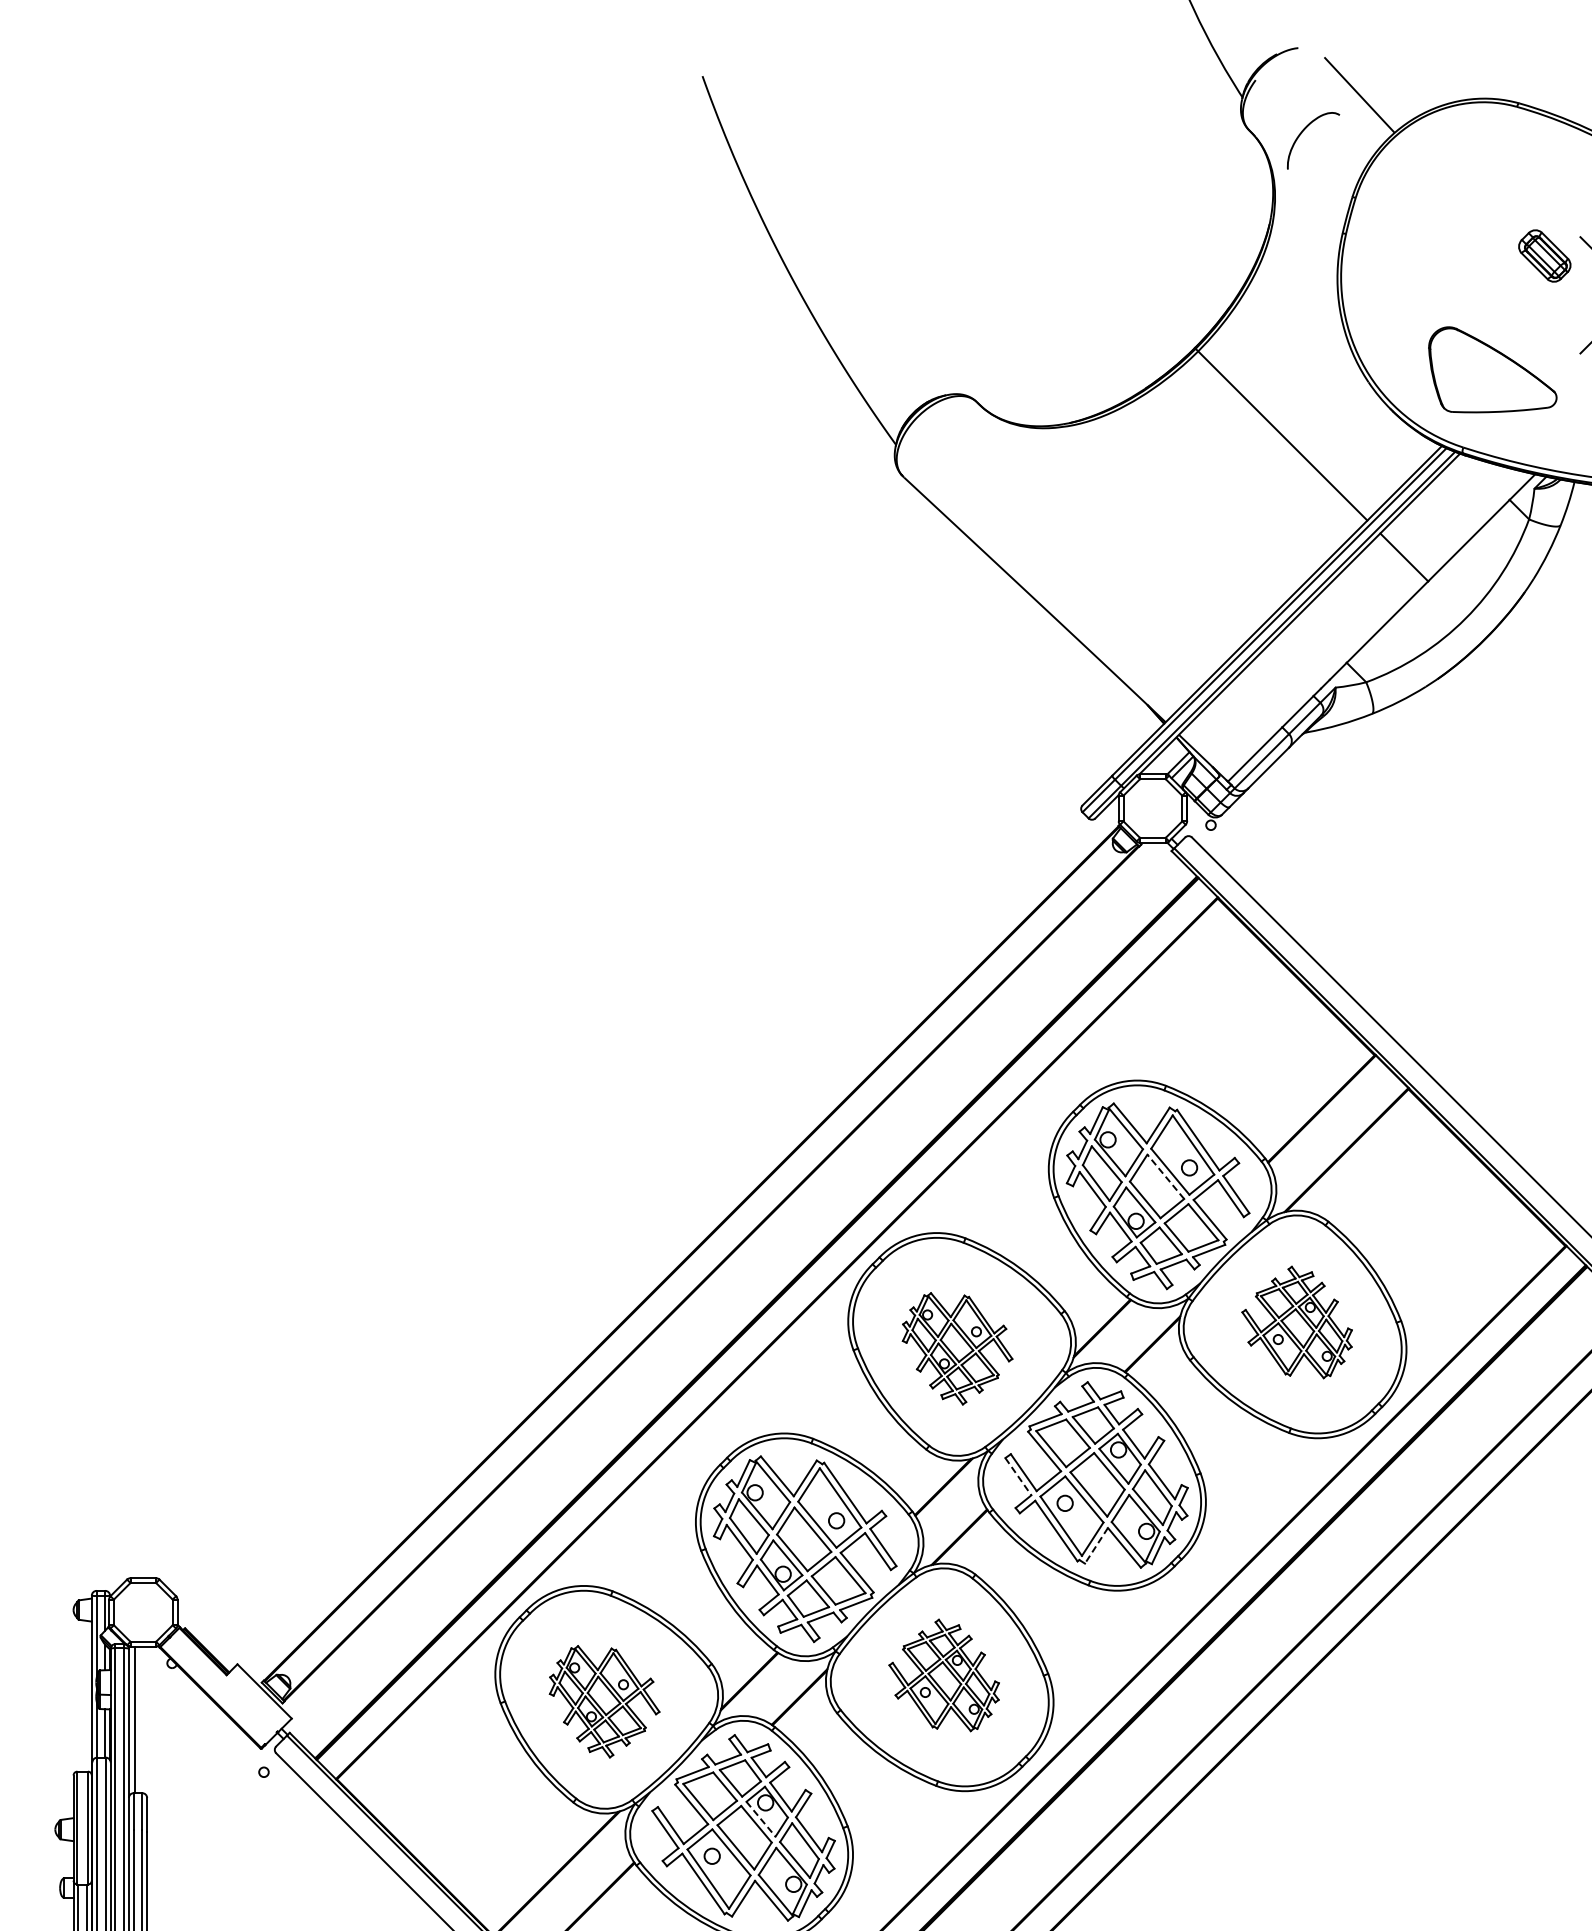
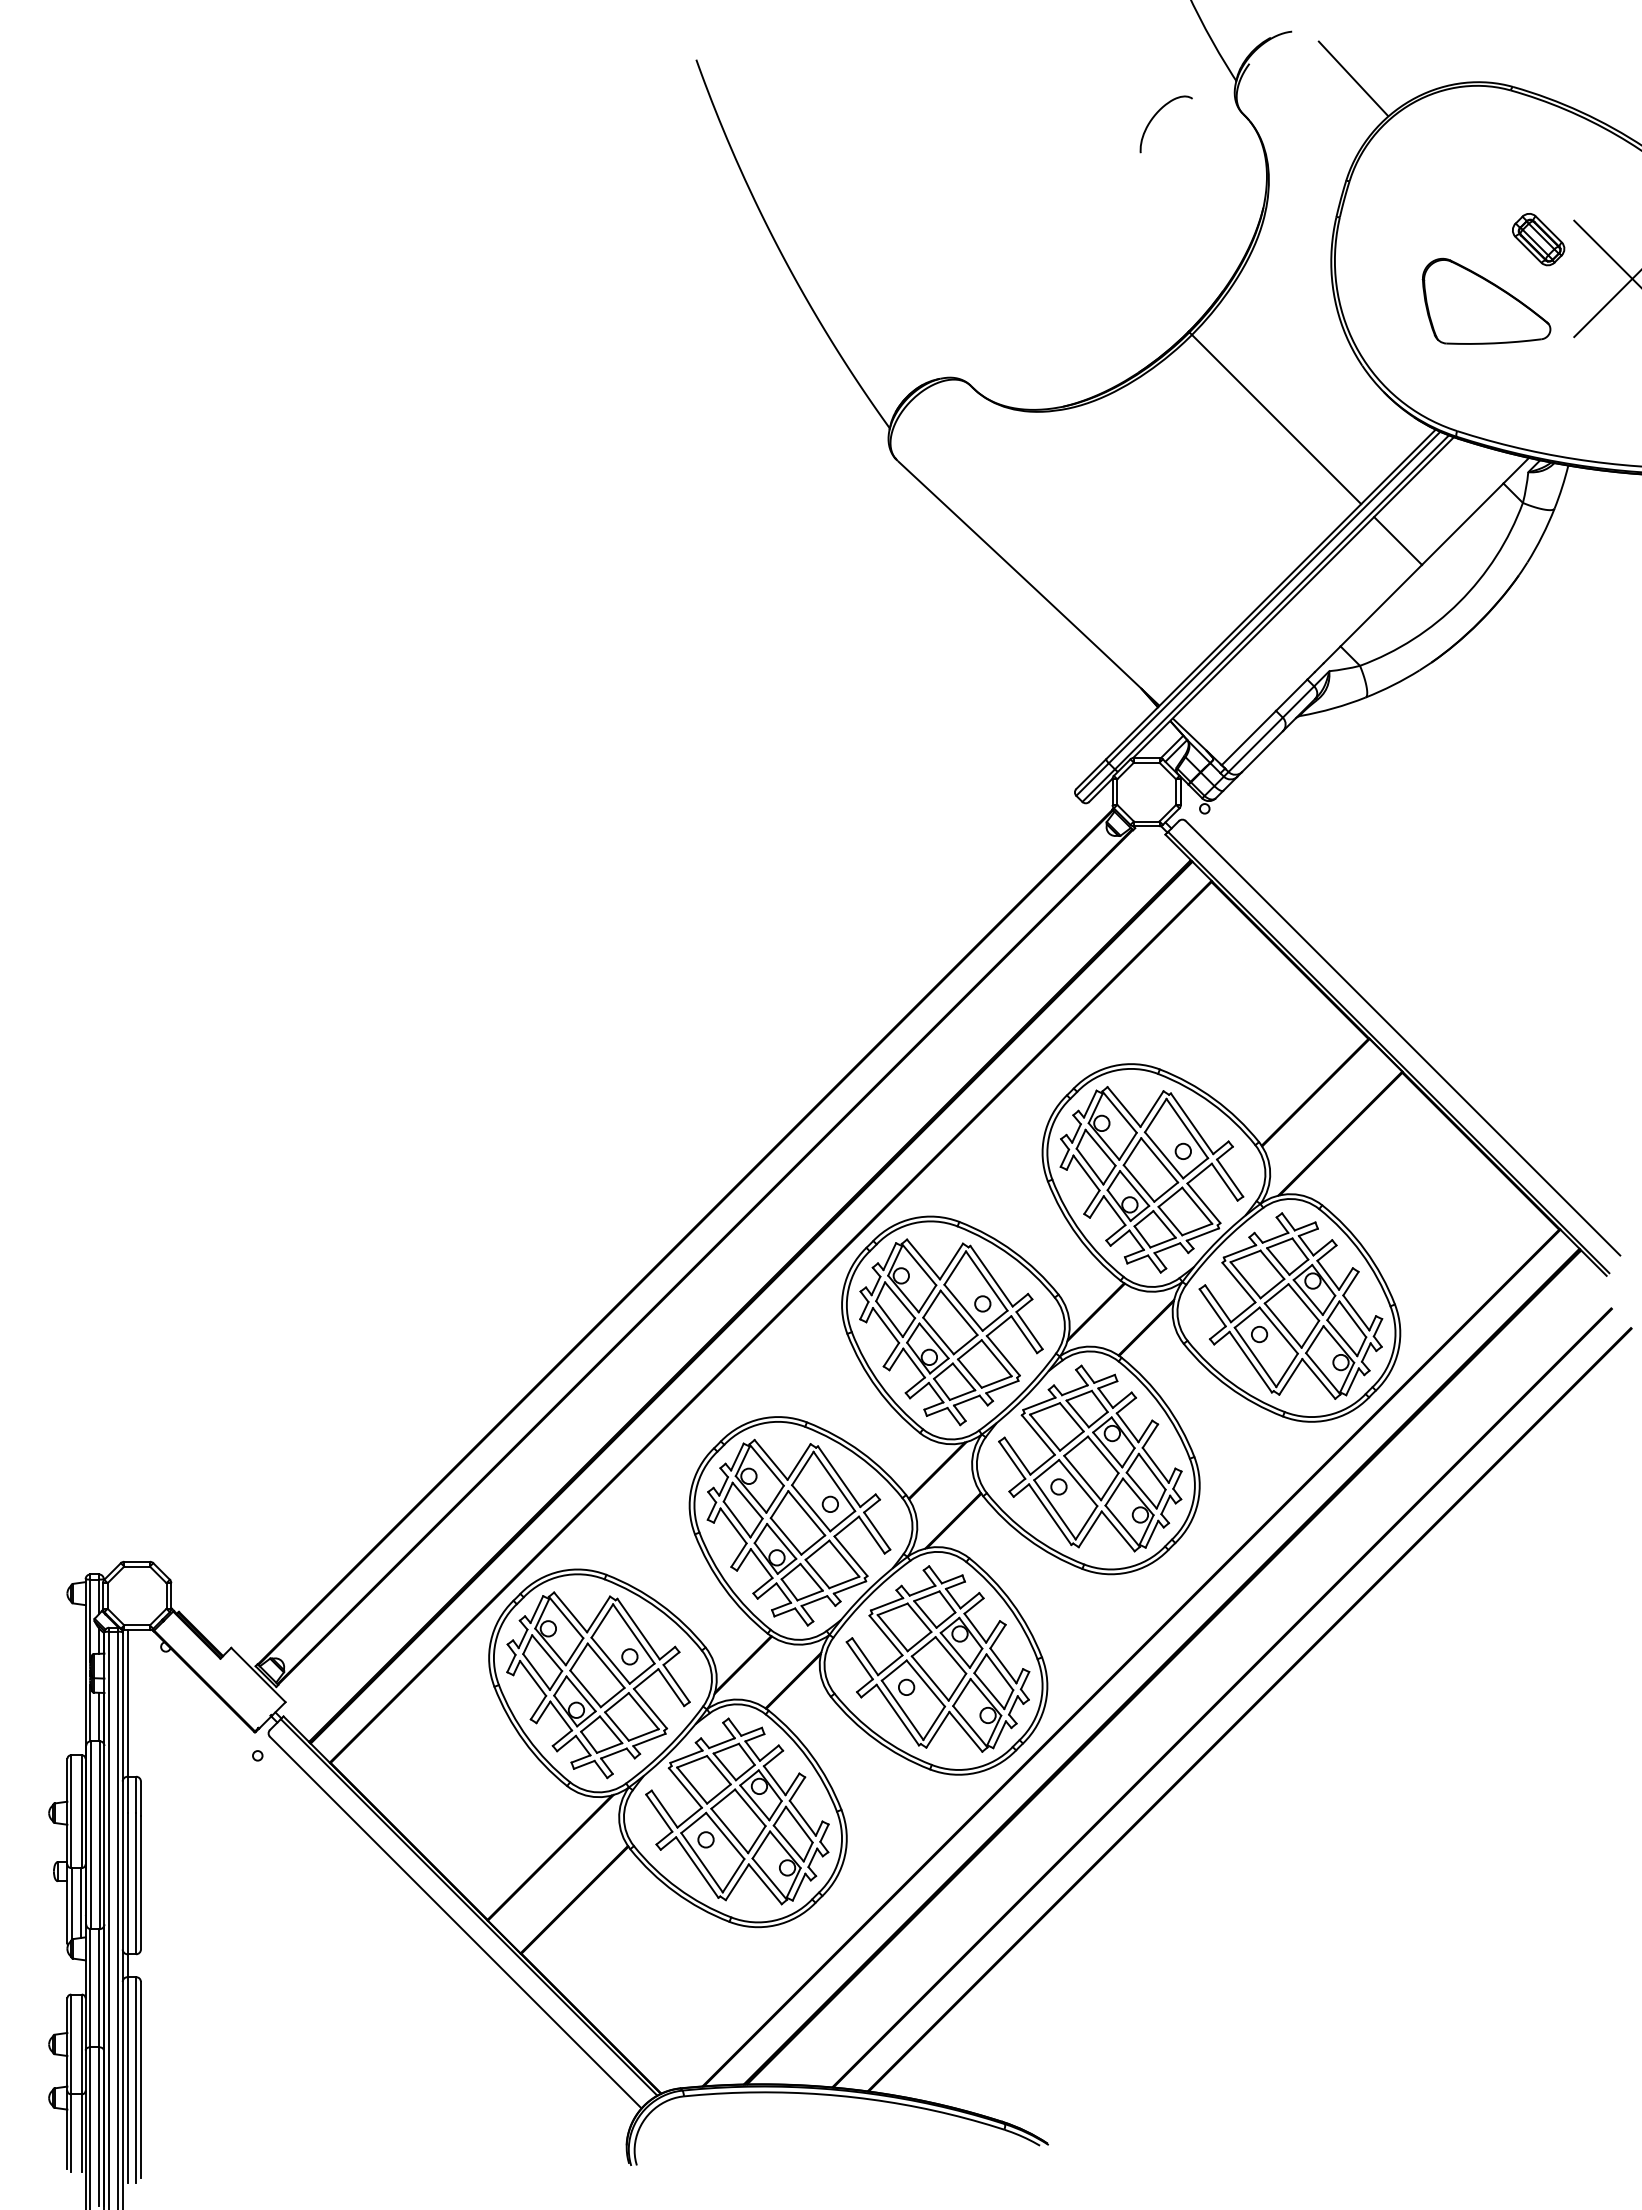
curve: (1303, 131) -> (1156, 115), moved
part: (1492, 368) -> (1486, 300), moved
line: (1165, 1176) -> (1159, 1160), dashed -> solid
part: (1296, 1321) -> (1290, 1305), size x1.67
part: (957, 1348) -> (951, 1332), size x1.67
line: (1018, 1476) -> (1012, 1460), dashed -> solid
line: (1096, 1545) -> (1090, 1529), dashed -> solid
part: (943, 1674) -> (937, 1658), size x1.67
part: (604, 1701) -> (598, 1685), size x1.67
line: (760, 1818) -> (754, 1802), dashed -> solid

